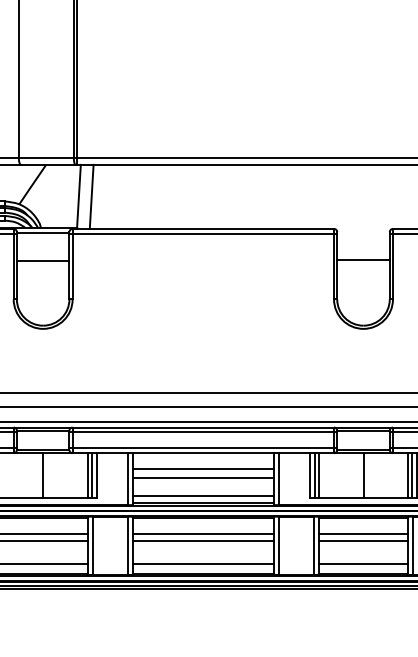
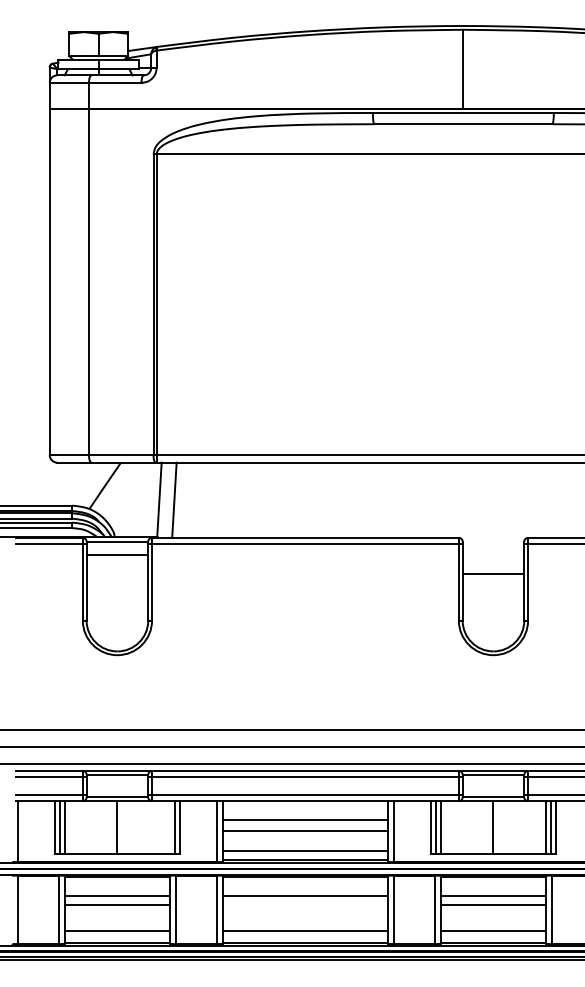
line: (43, 260) -> (117, 555), moved
line: (88, 475) -> (170, 827), removed
line: (203, 541) -> (305, 904), removed

